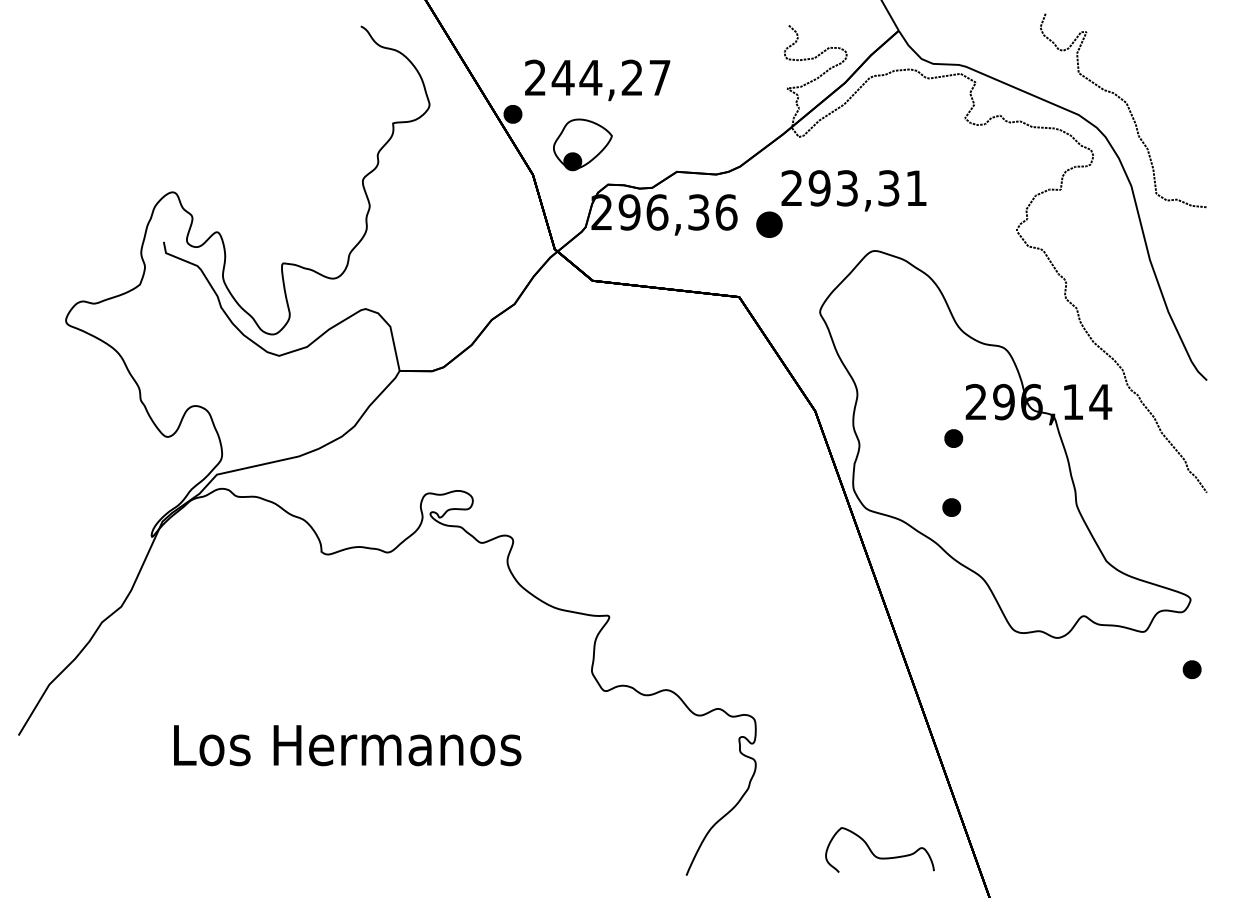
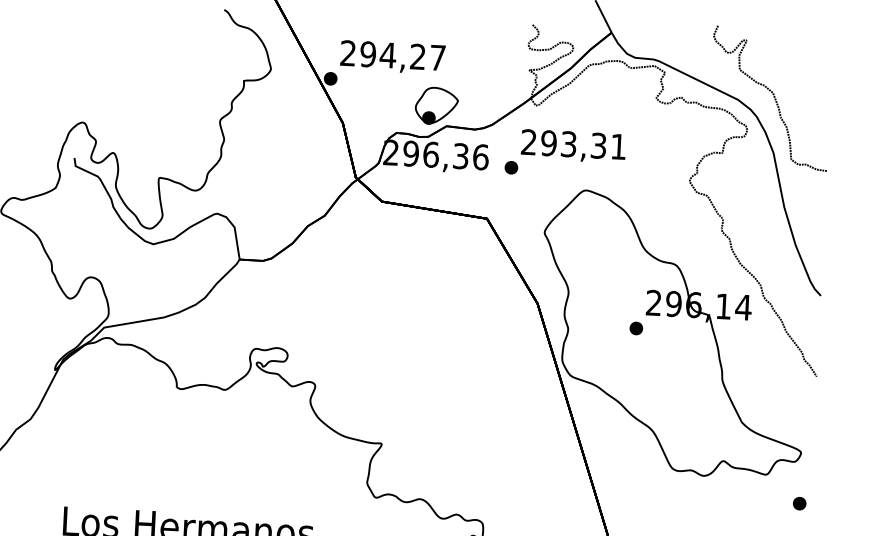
text: (562, 77) -> (367, 54), 244,27 -> 294,27
part: (582, 144) -> (436, 105), moved
part: (769, 224) -> (511, 167), size x0.71
part: (951, 507) -> (632, 378), removed

